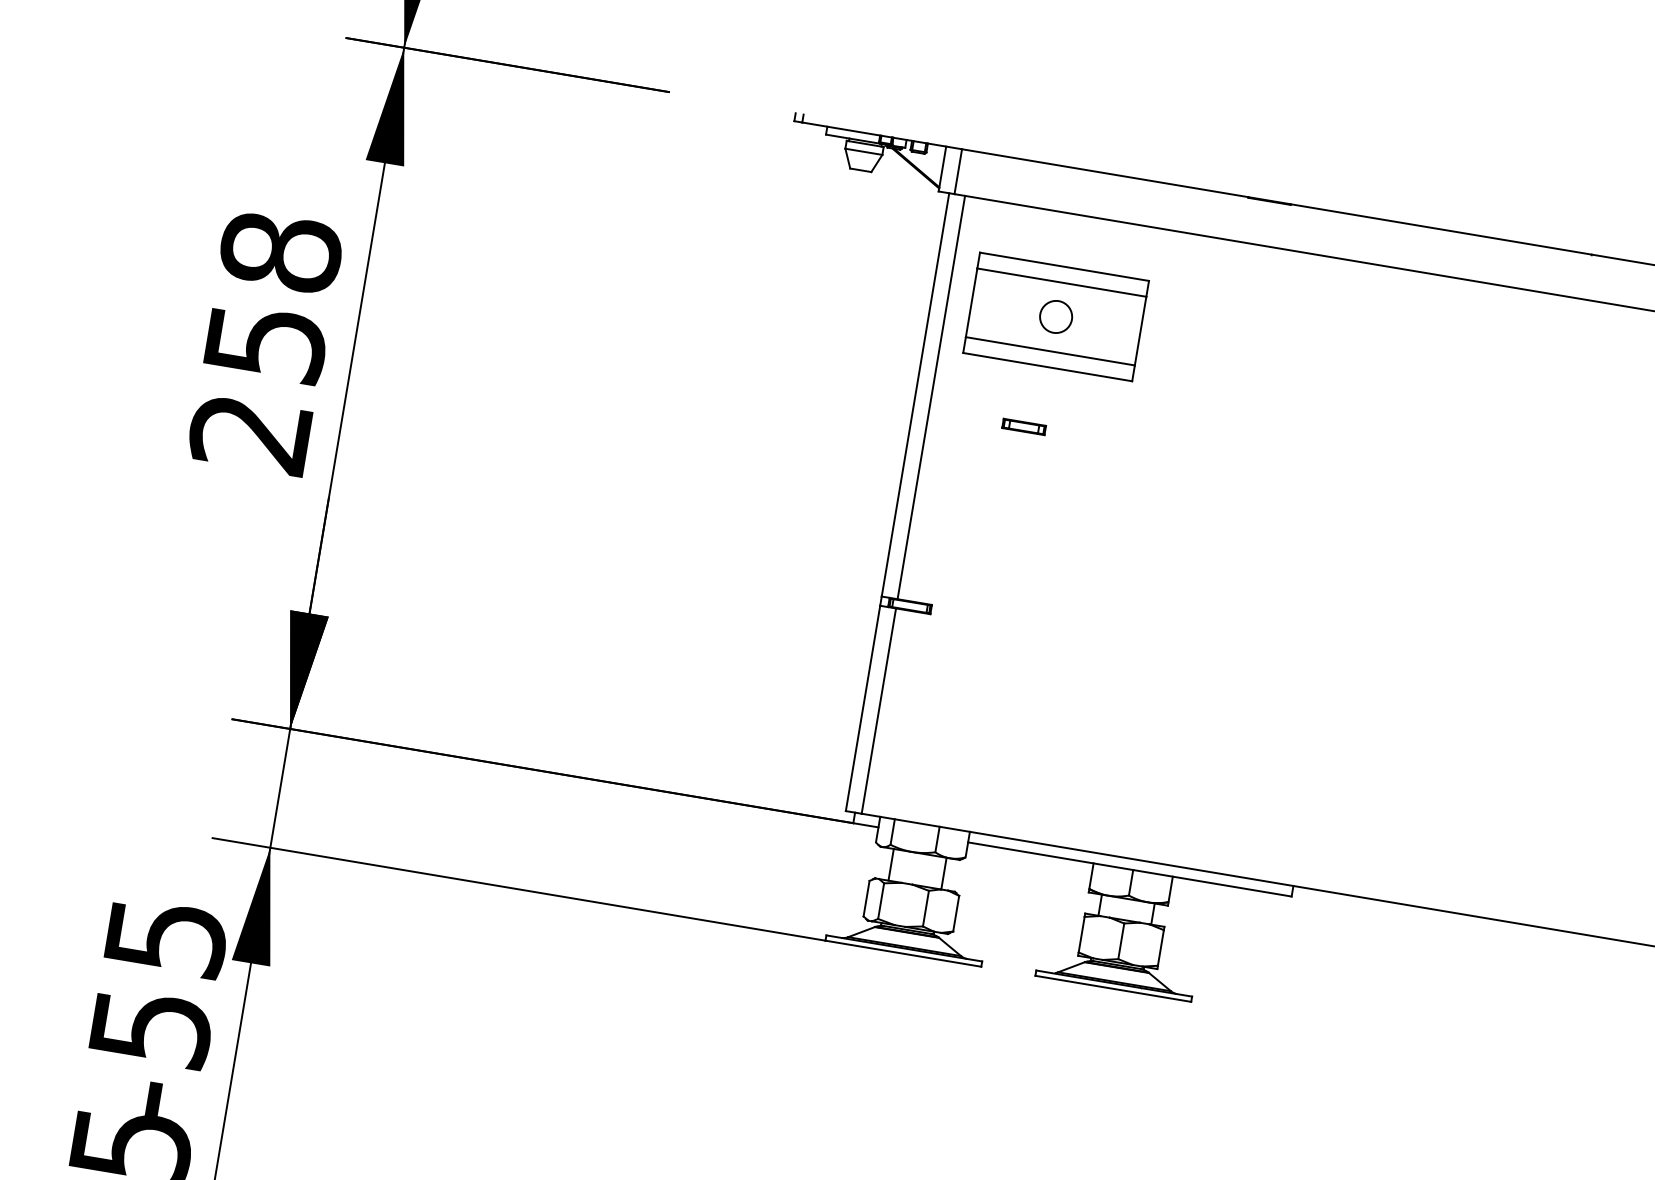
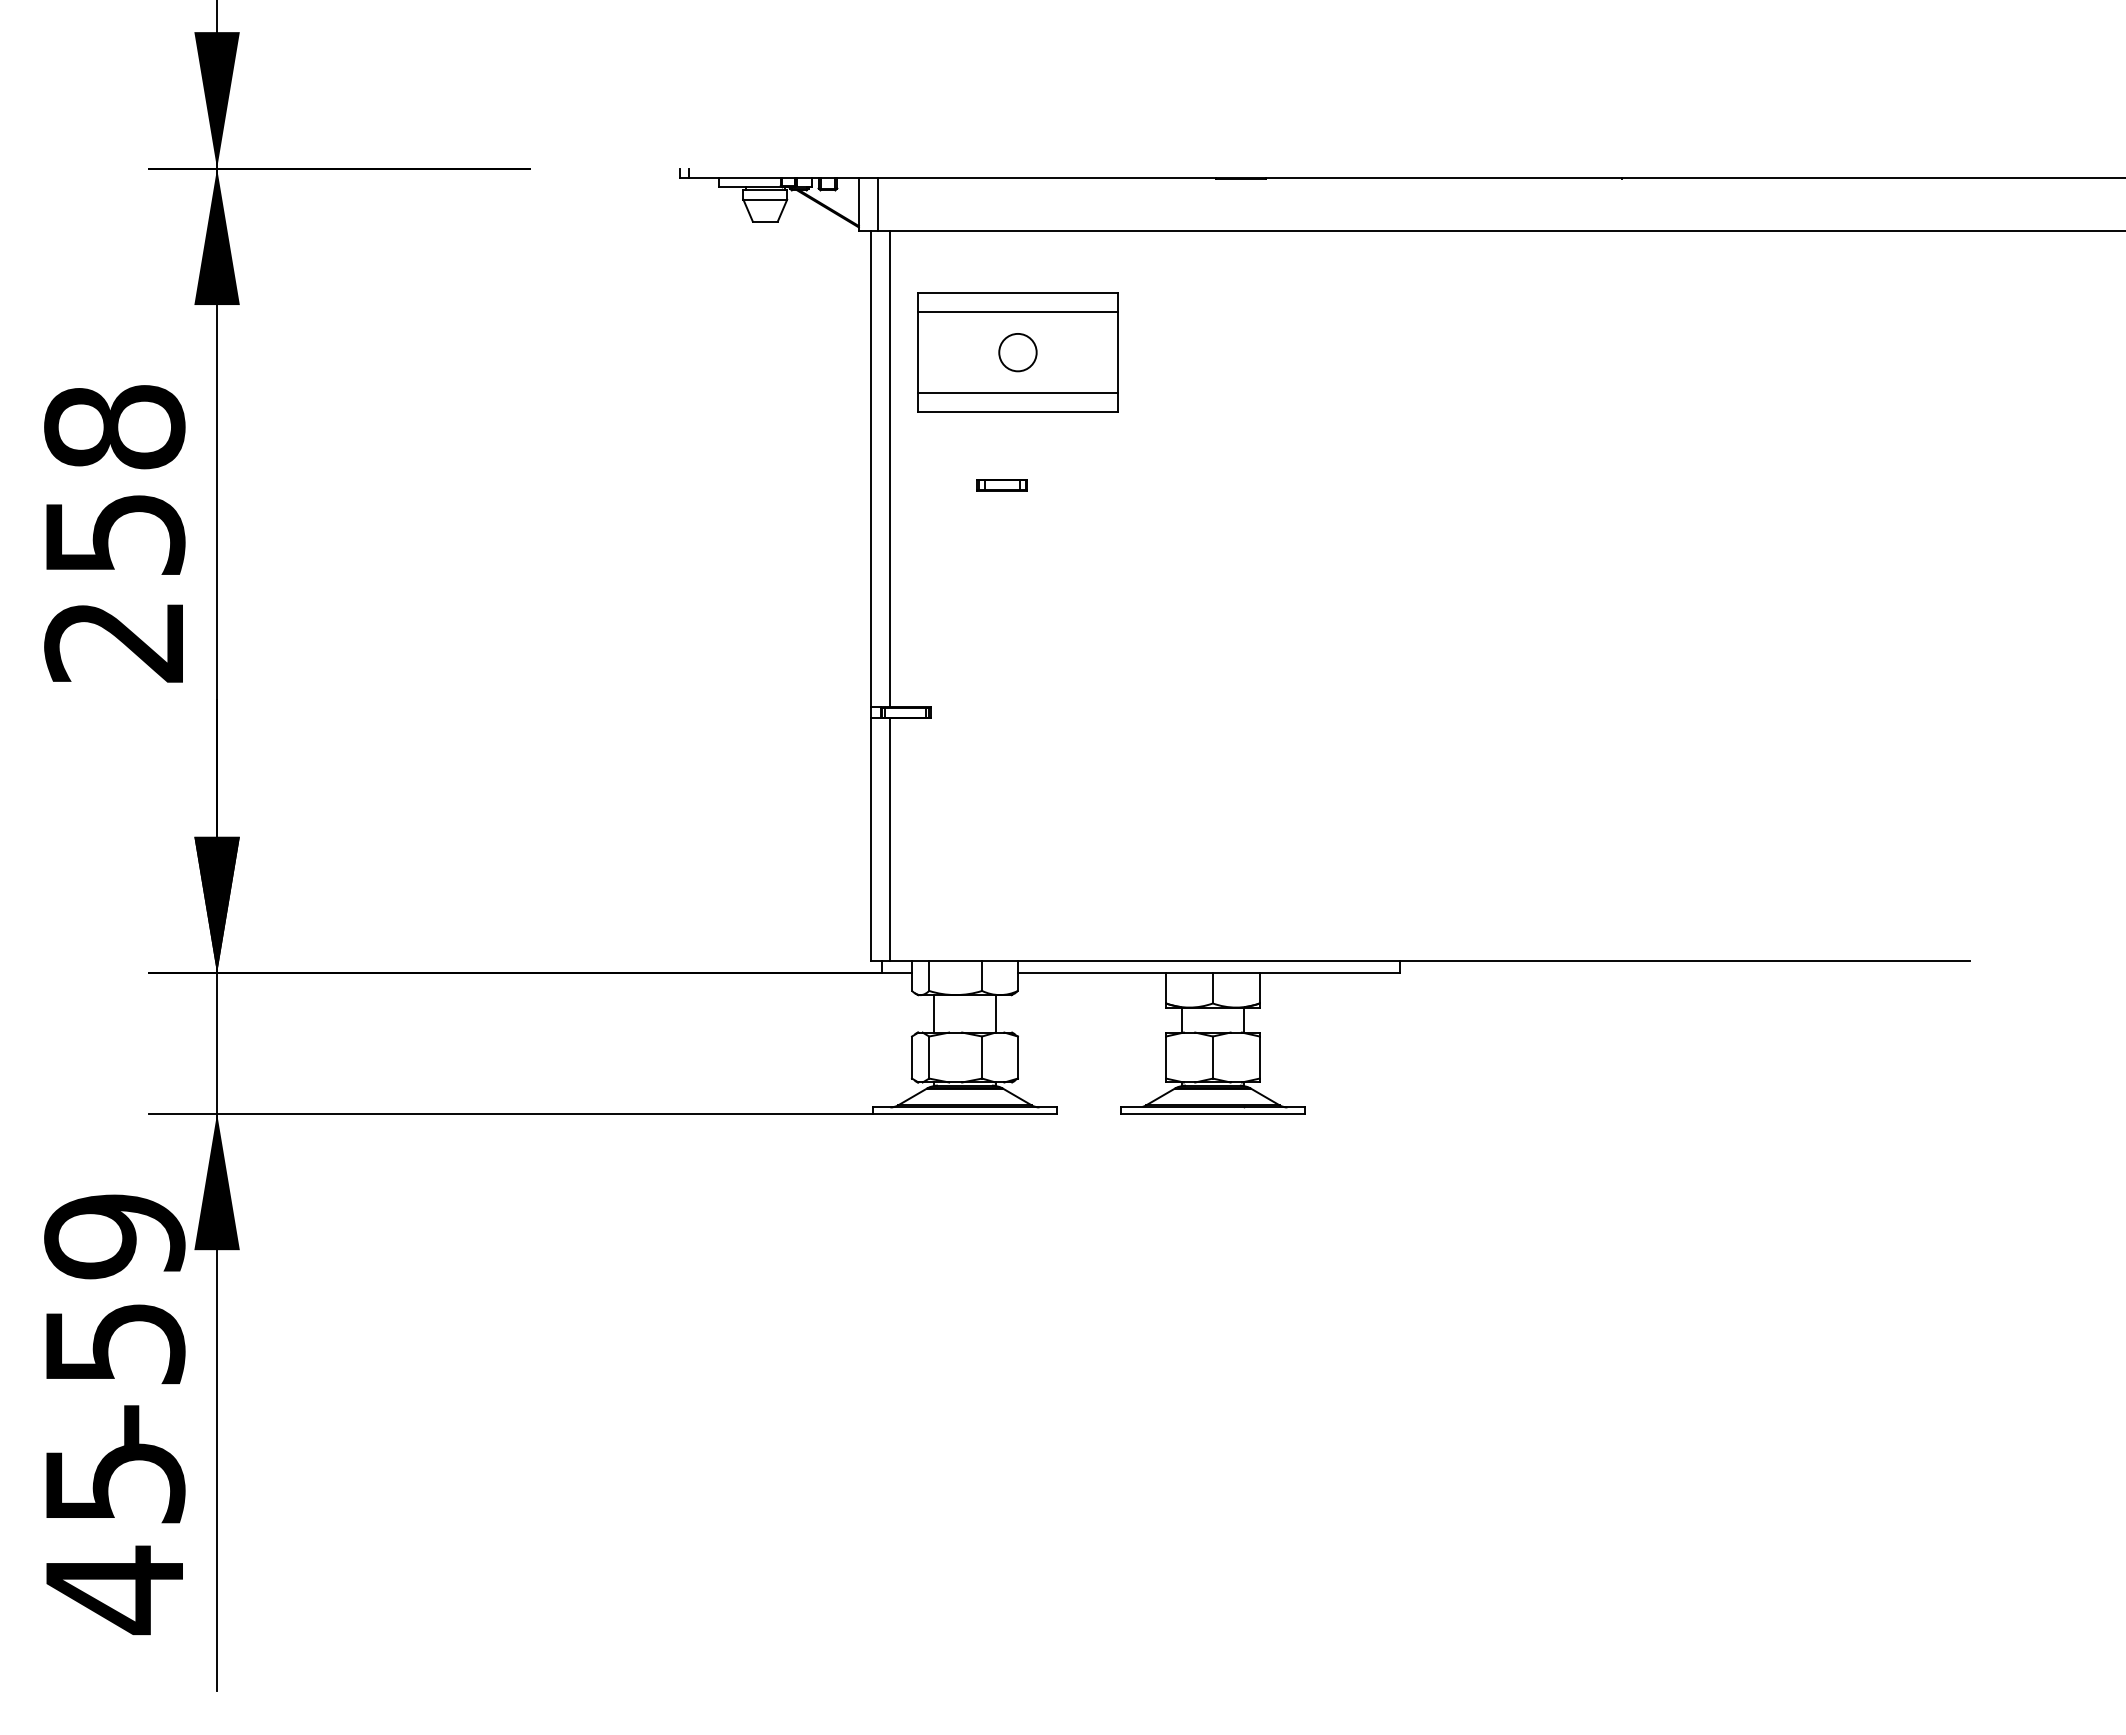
text: (166, 937) -> (114, 1236), -55 -> -59

